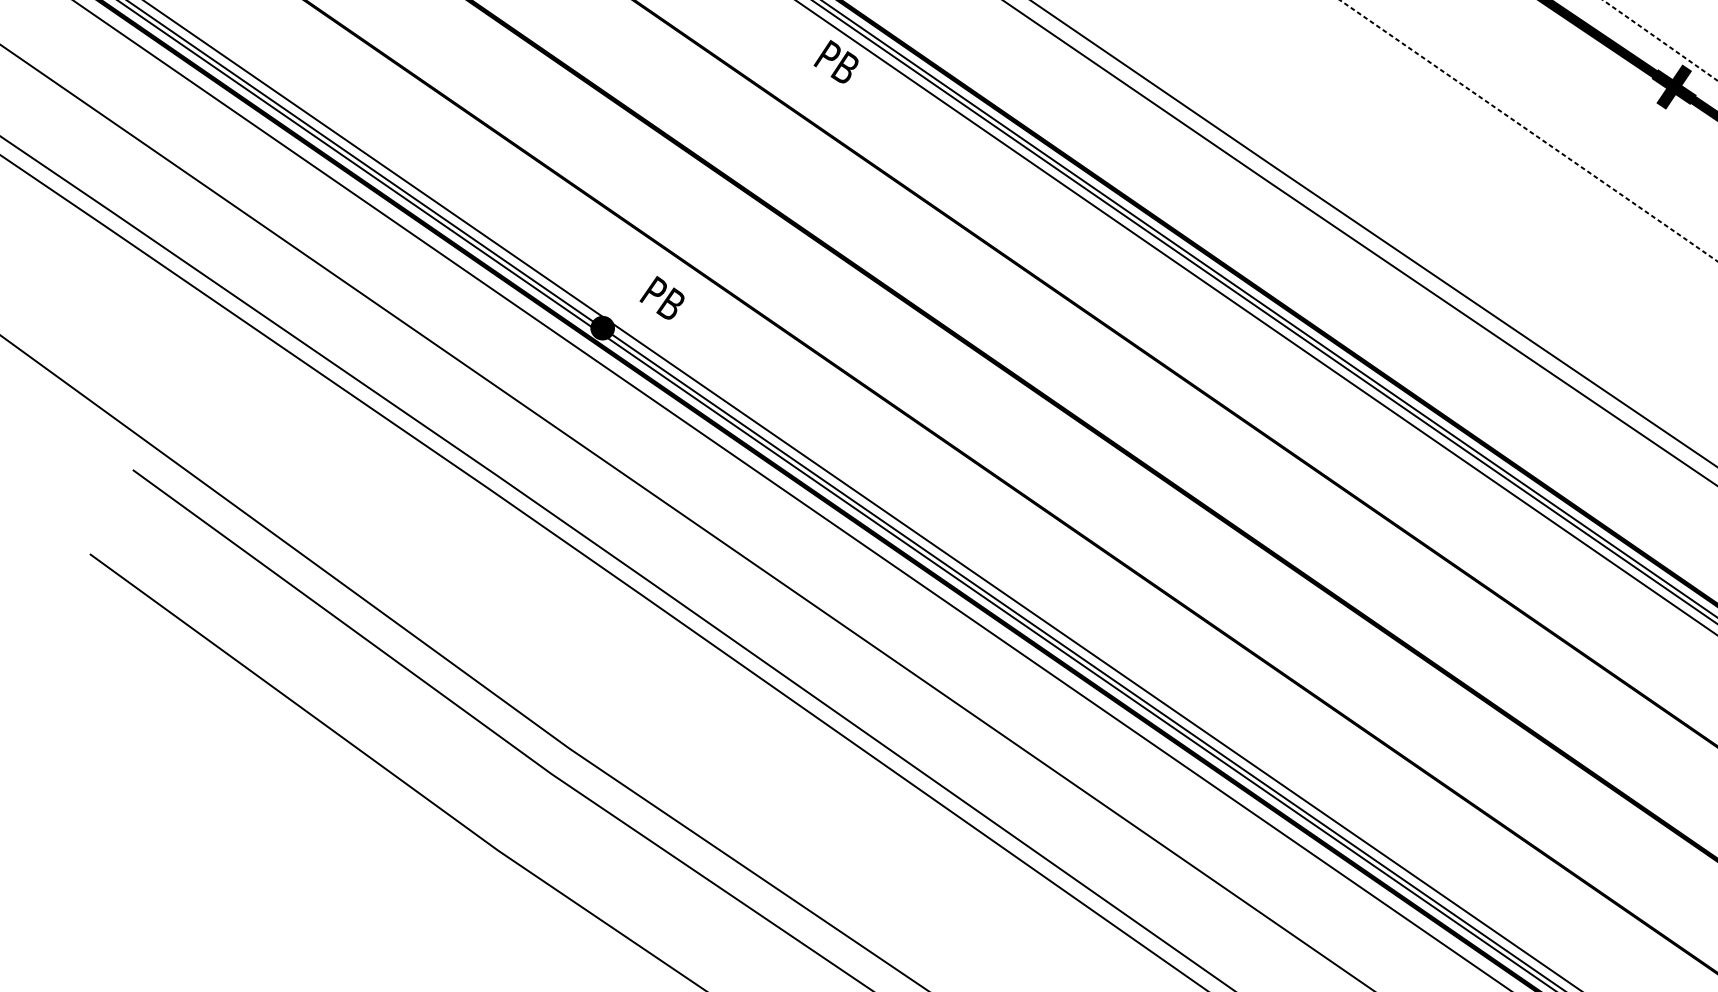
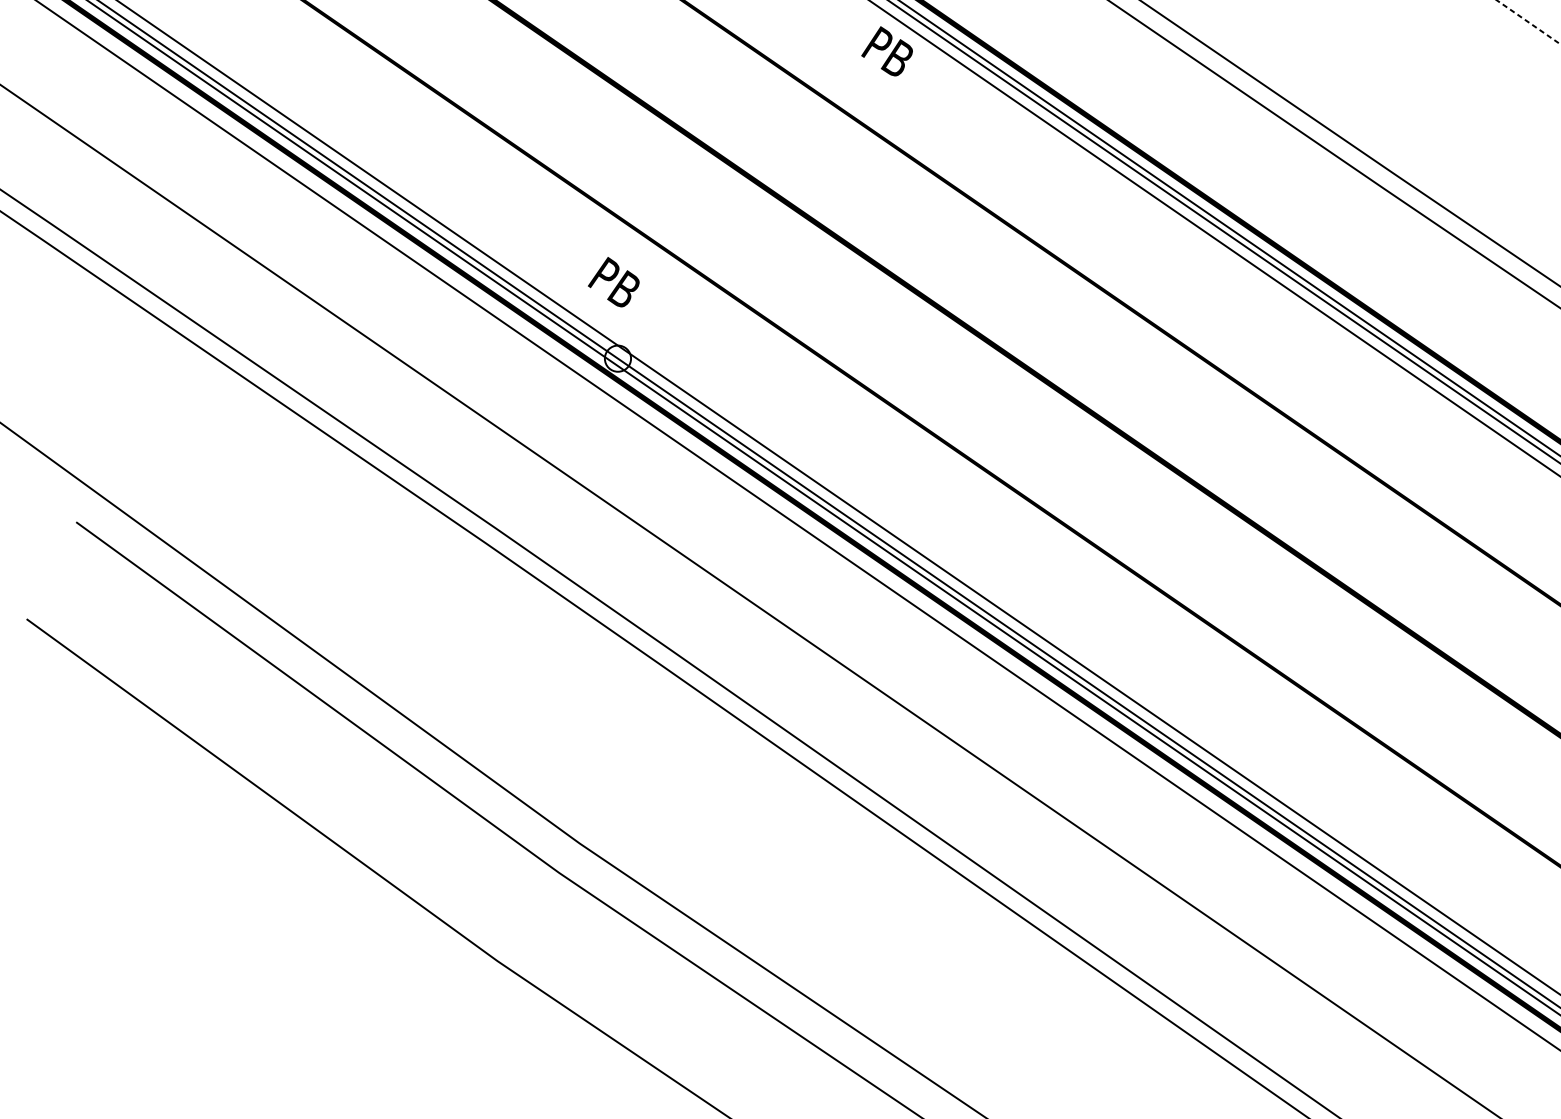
text: (661, 297) -> (613, 281), moved
fill: (602, 327) -> (617, 357), removed

